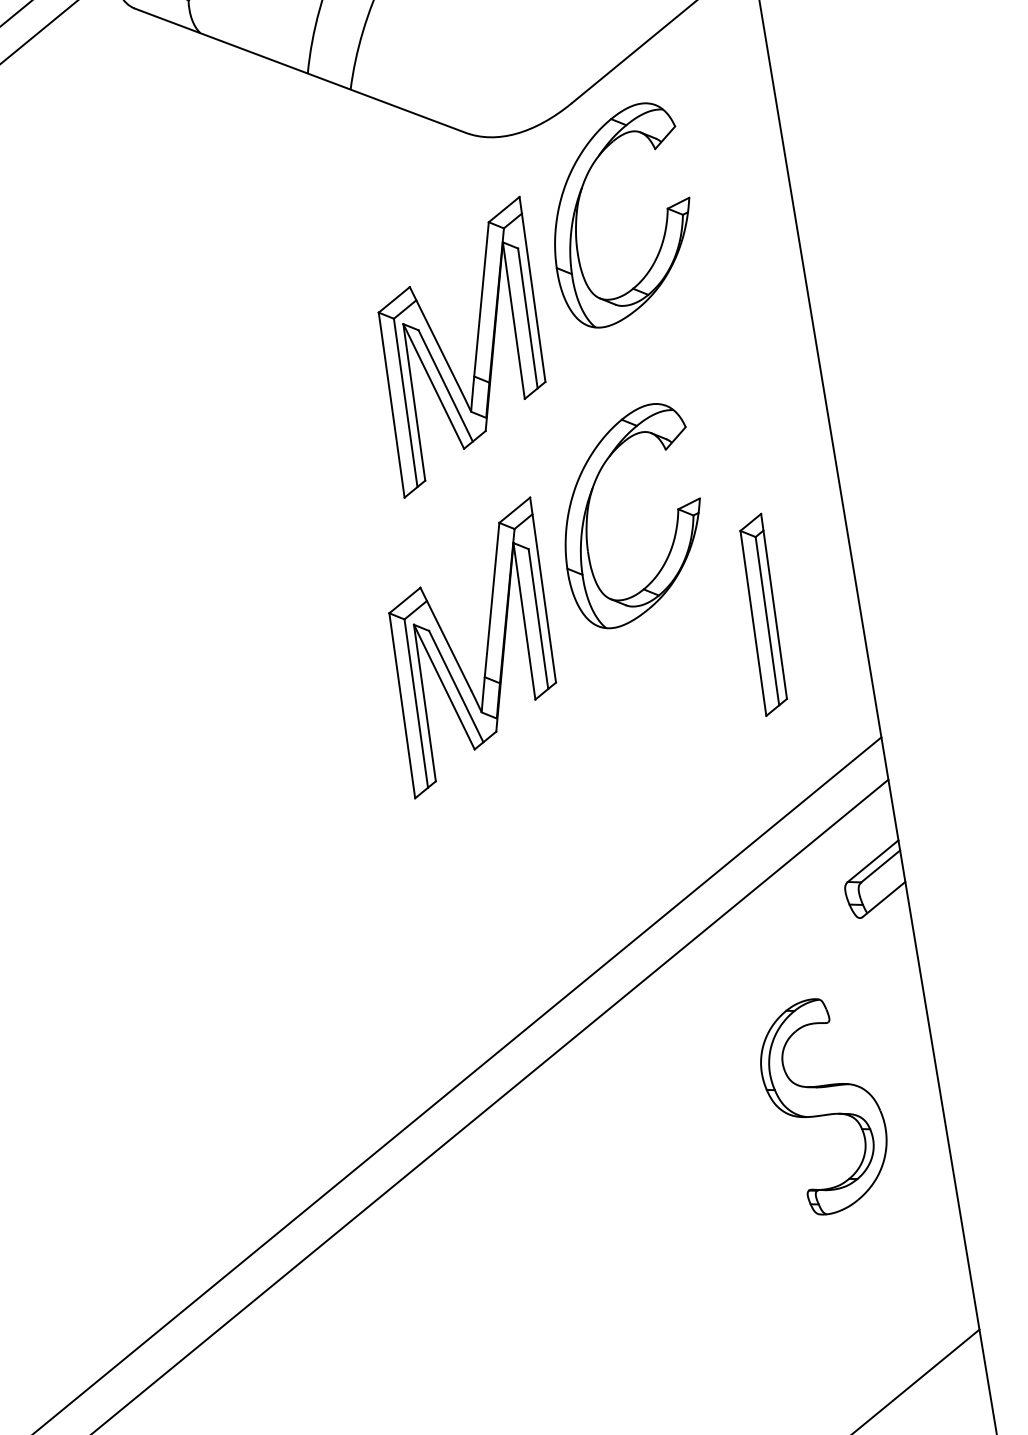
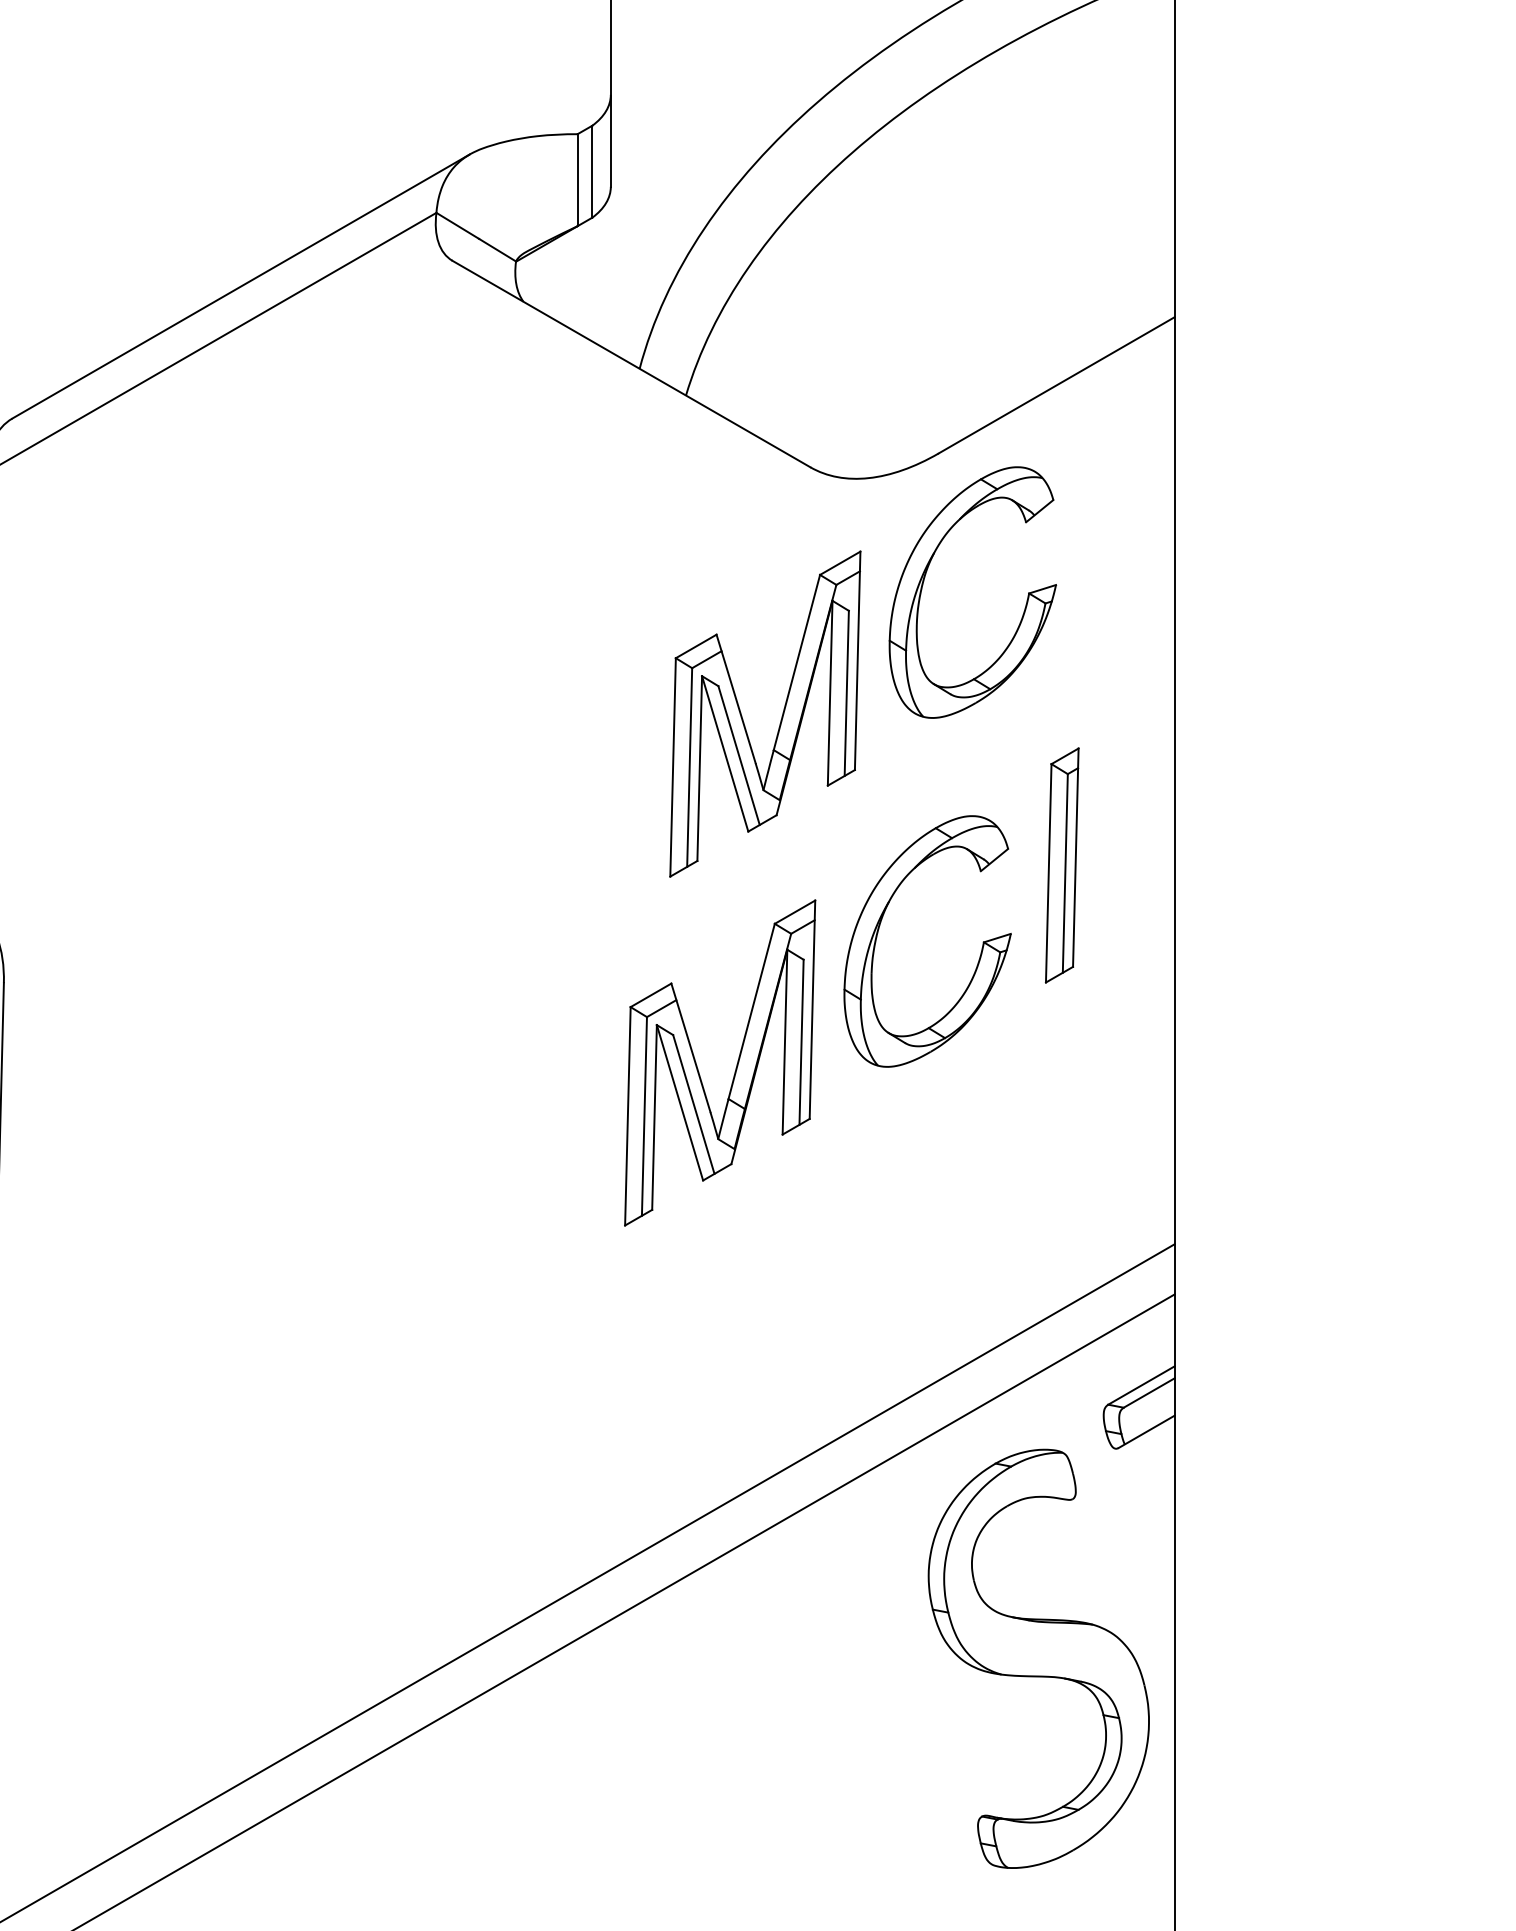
part: (763, 615) -> (1061, 865), moved
part: (824, 1105) -> (1038, 1658), size x1.67

